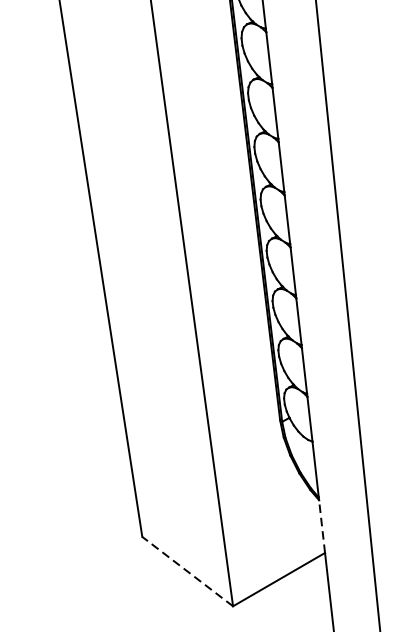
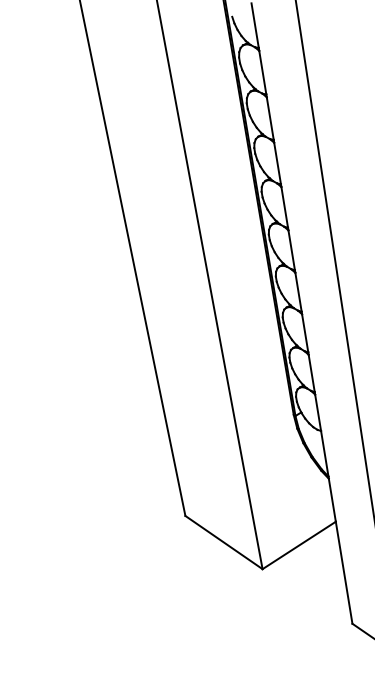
line: (322, 526) -> (332, 500), dashed -> solid
line: (188, 571) -> (224, 542), dashed -> solid

